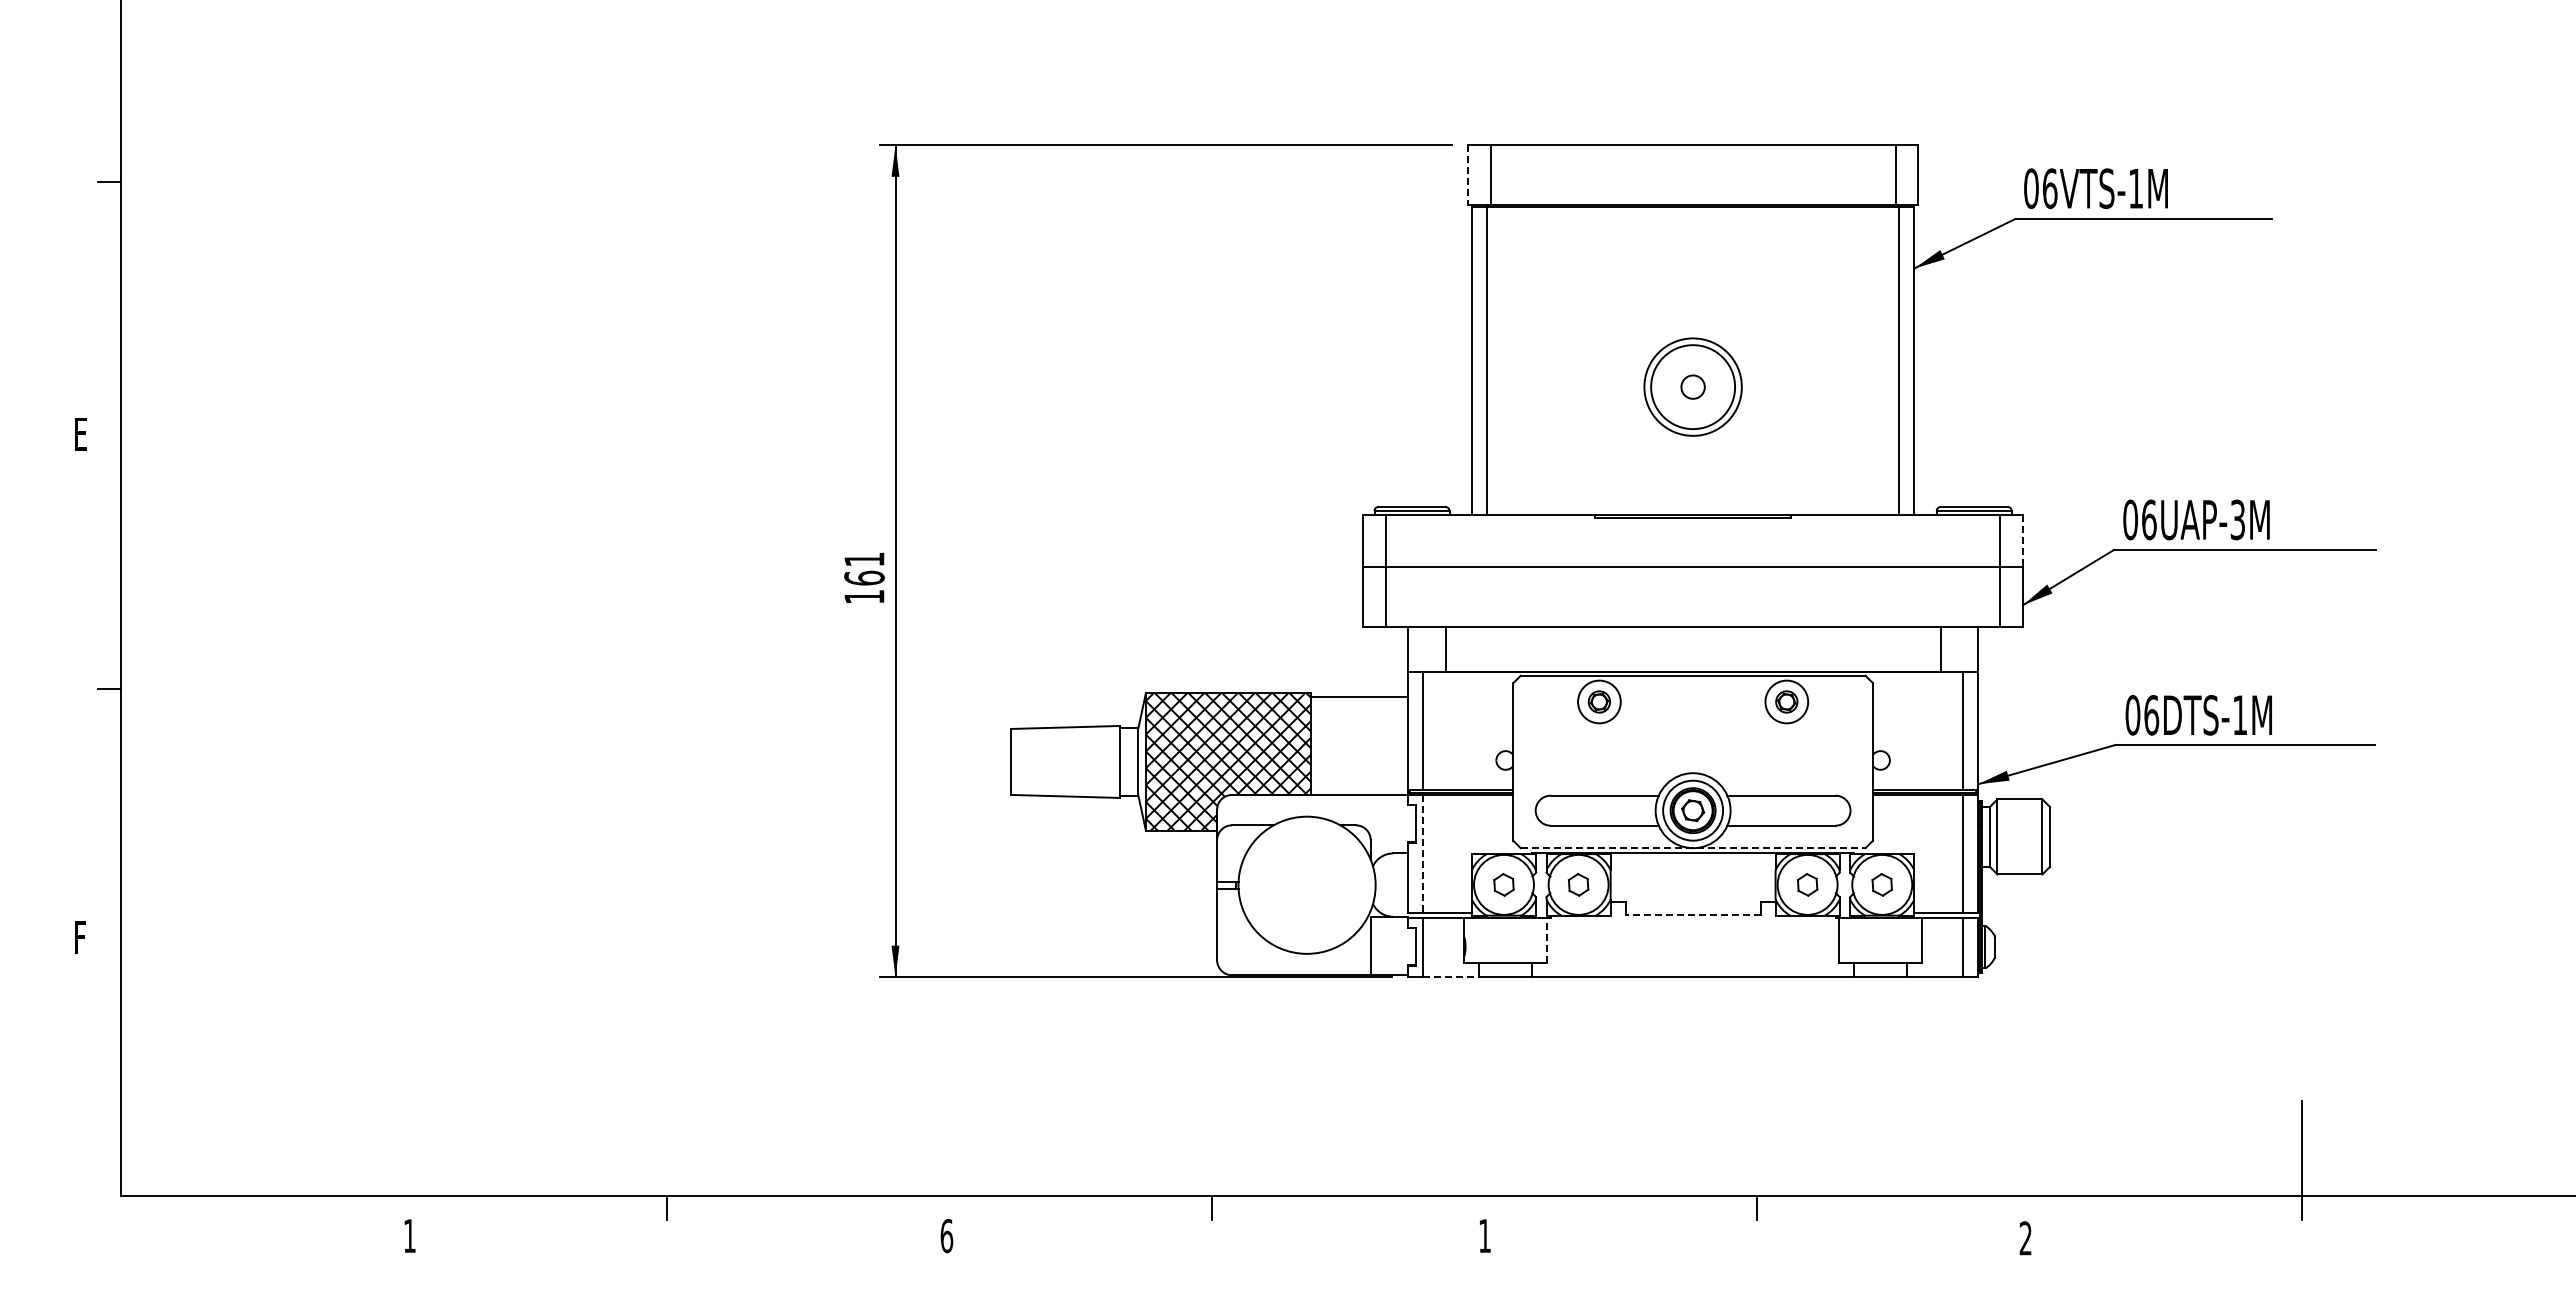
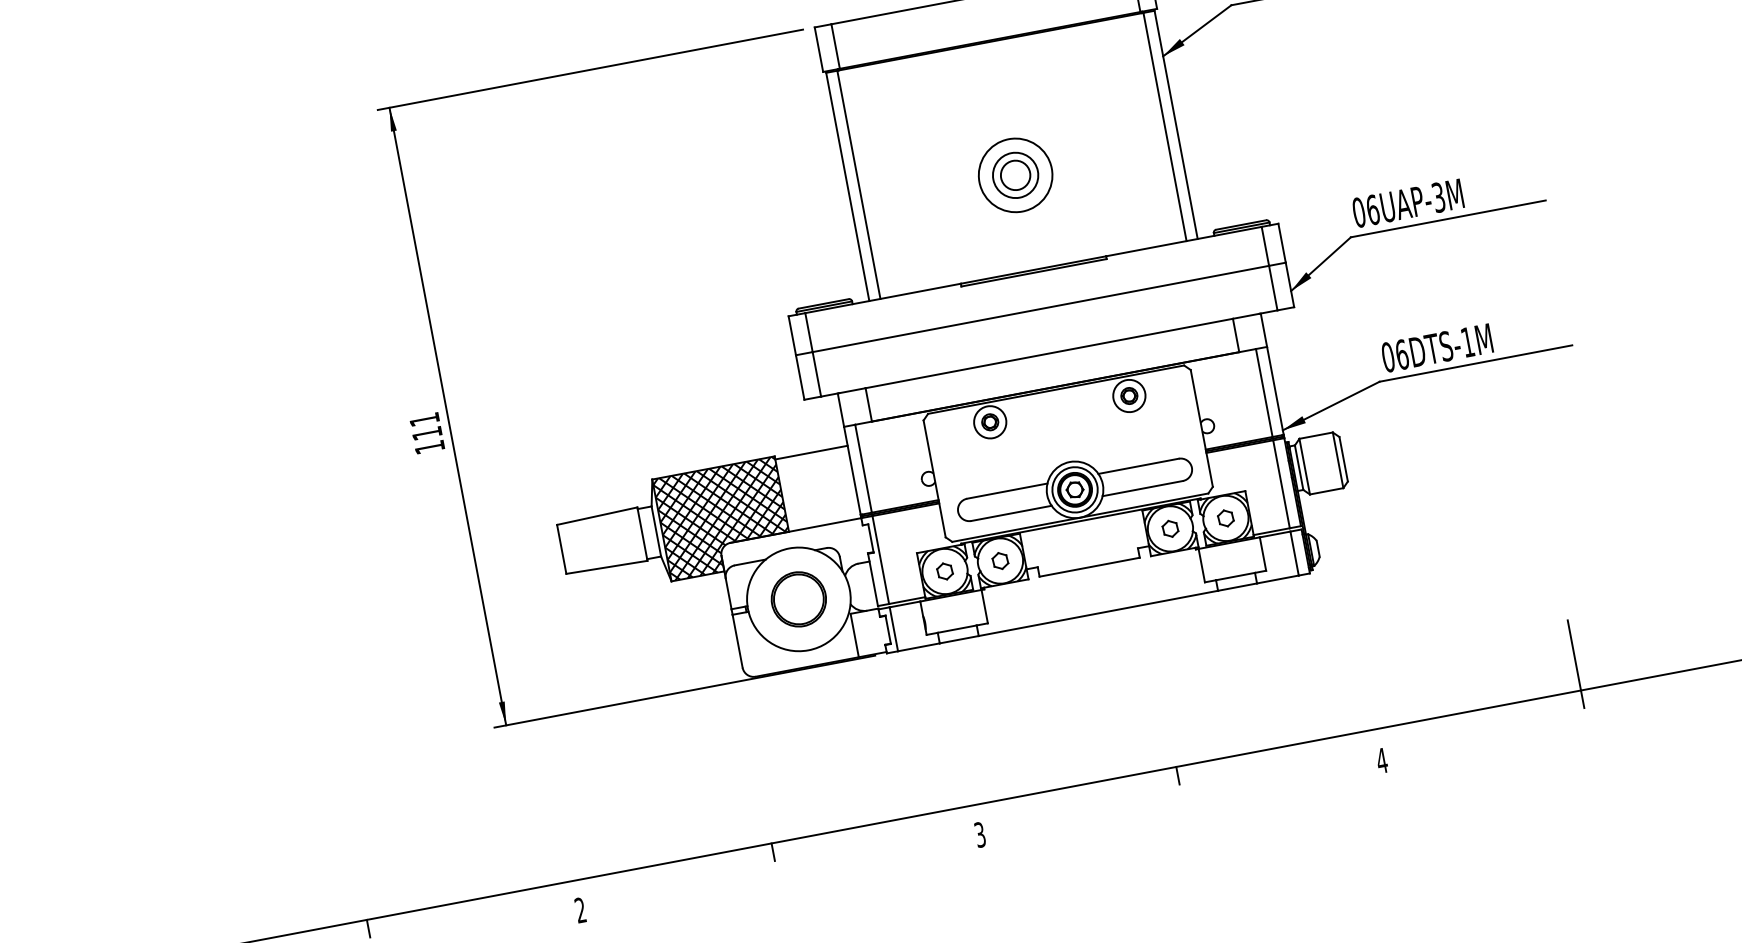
line: (1468, 175) -> (819, 49), dashed -> solid
circle: (1692, 386) -> (1015, 175), size x1.67
circle: (1693, 387) -> (1015, 175), size x0.71
line: (2022, 541) -> (1281, 243), dashed -> solid
text: (864, 577) -> (427, 432), 161 -> 111
line: (1693, 848) -> (1080, 517), dashed -> solid
line: (1423, 854) -> (881, 560), dashed -> solid
part: (1306, 885) -> (798, 599), added
line: (1692, 914) -> (1089, 567), dashed -> solid
line: (1546, 939) -> (984, 606), dashed -> solid
line: (1451, 977) -> (919, 647), dashed -> solid
text: (946, 1235) -> (580, 910), 6 -> 2
text: (1484, 1235) -> (979, 834), 1 -> 3
text: (2025, 1238) -> (1381, 760), 2 -> 4

